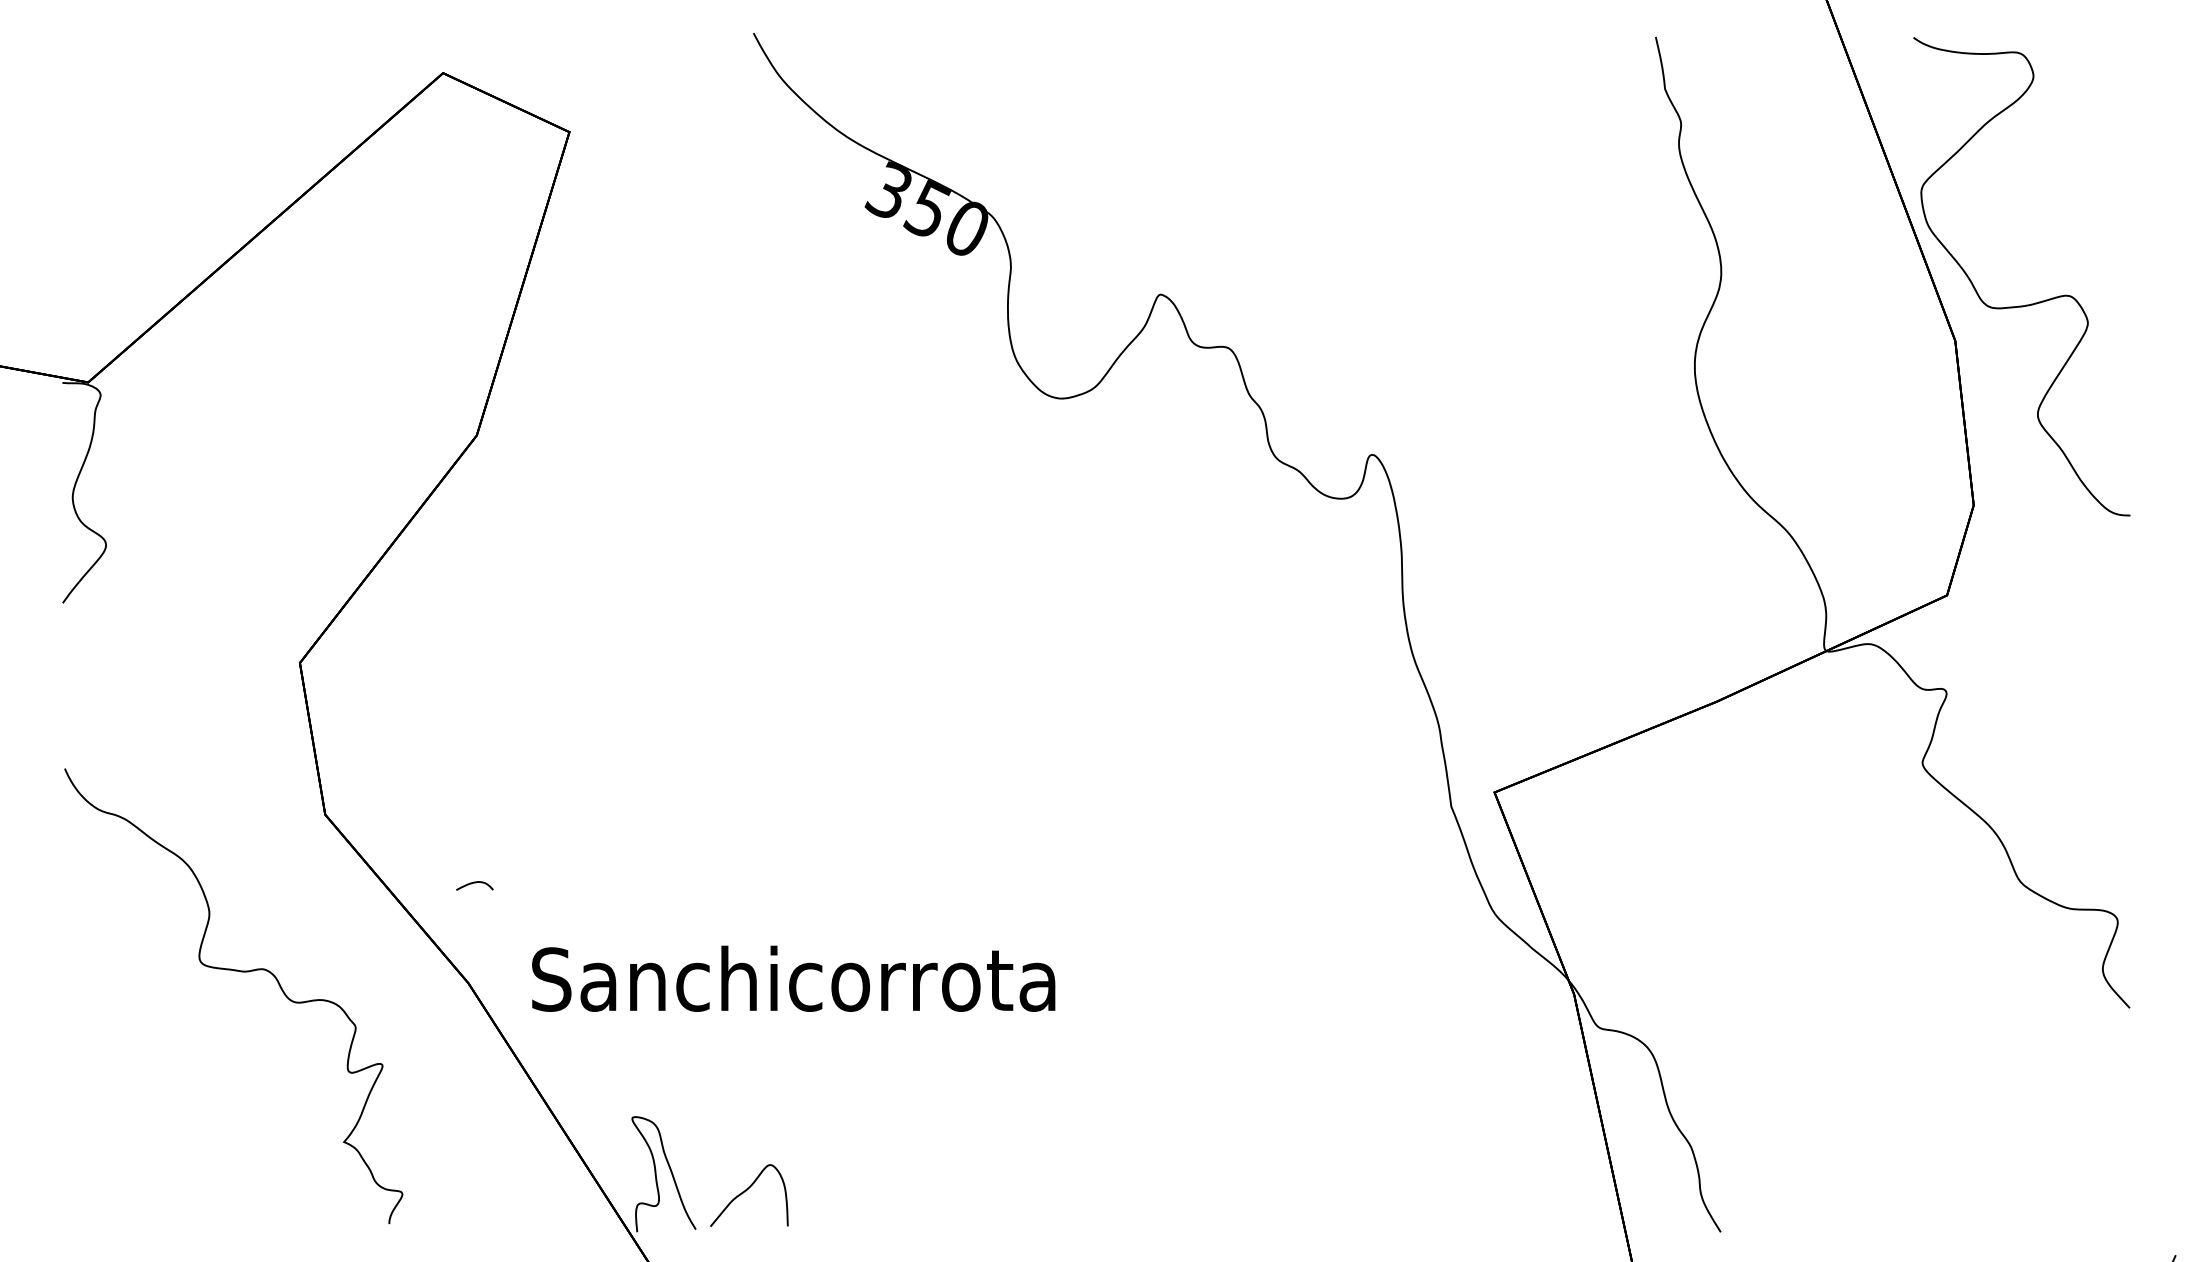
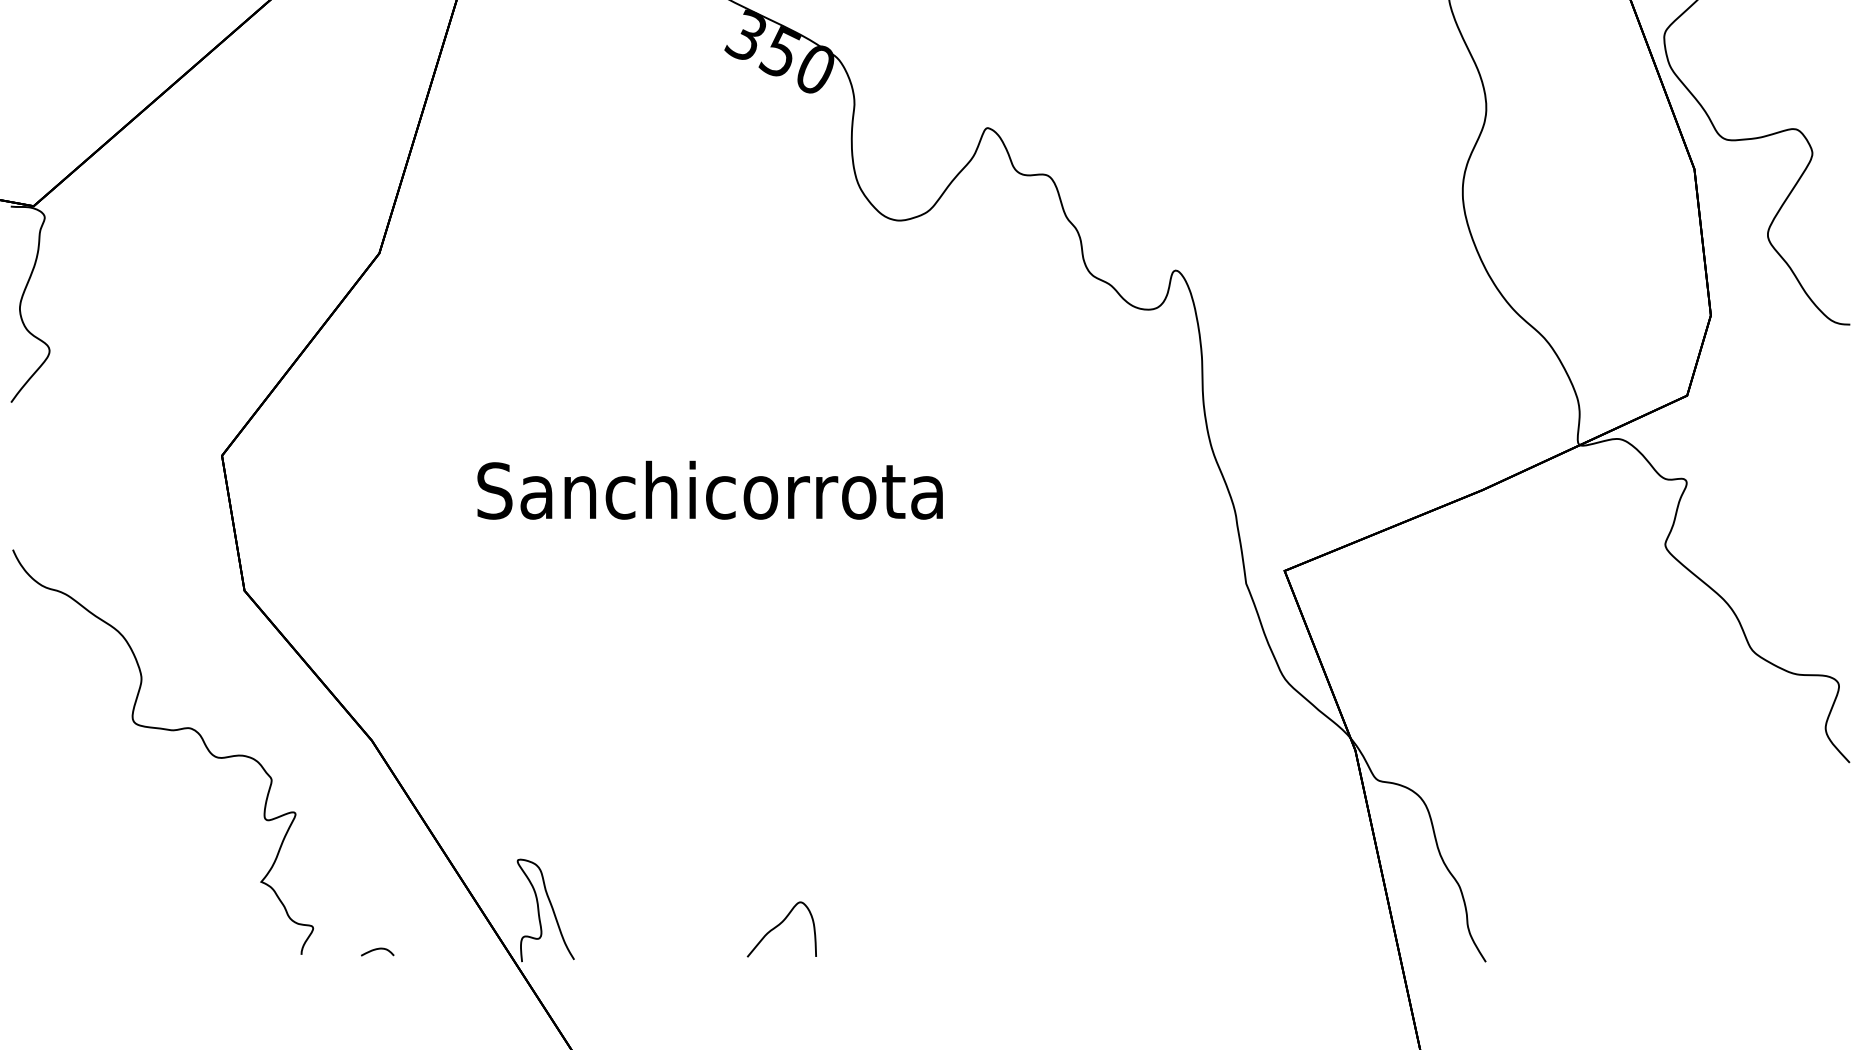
curve: (474, 883) -> (377, 949), moved
text: (793, 978) -> (709, 490), moved
curve: (746, 1191) -> (779, 925), moved

